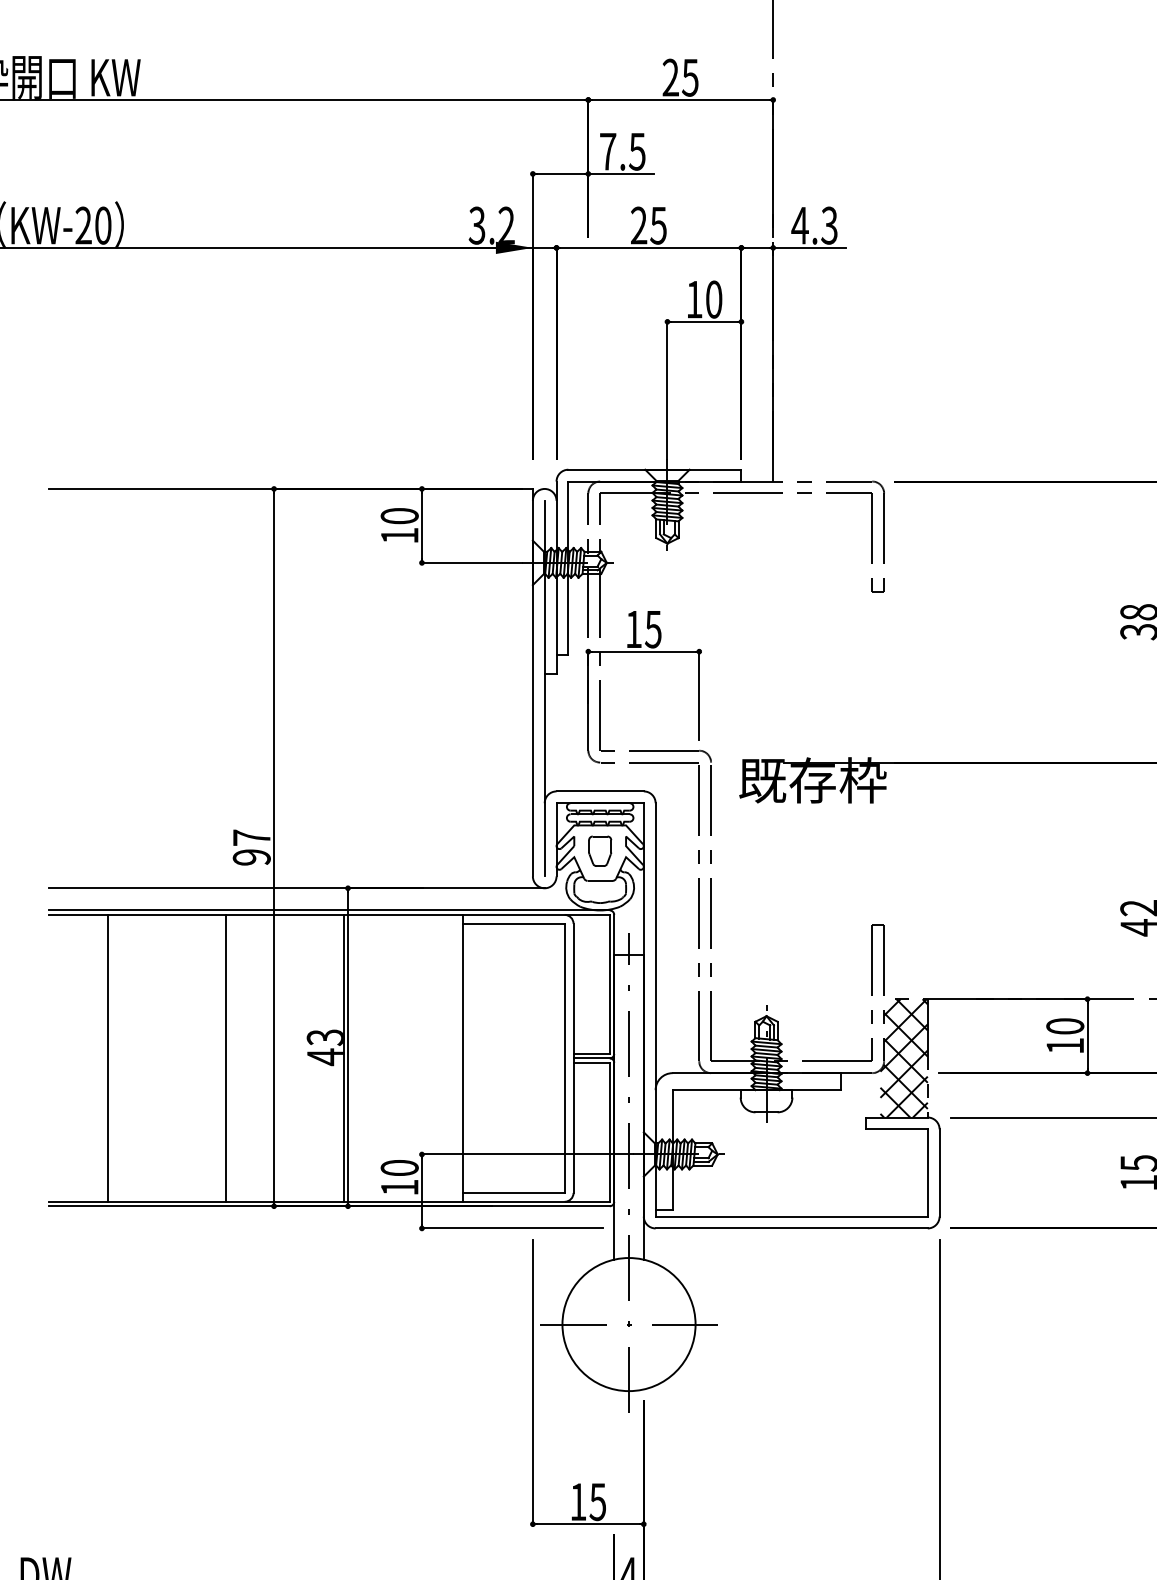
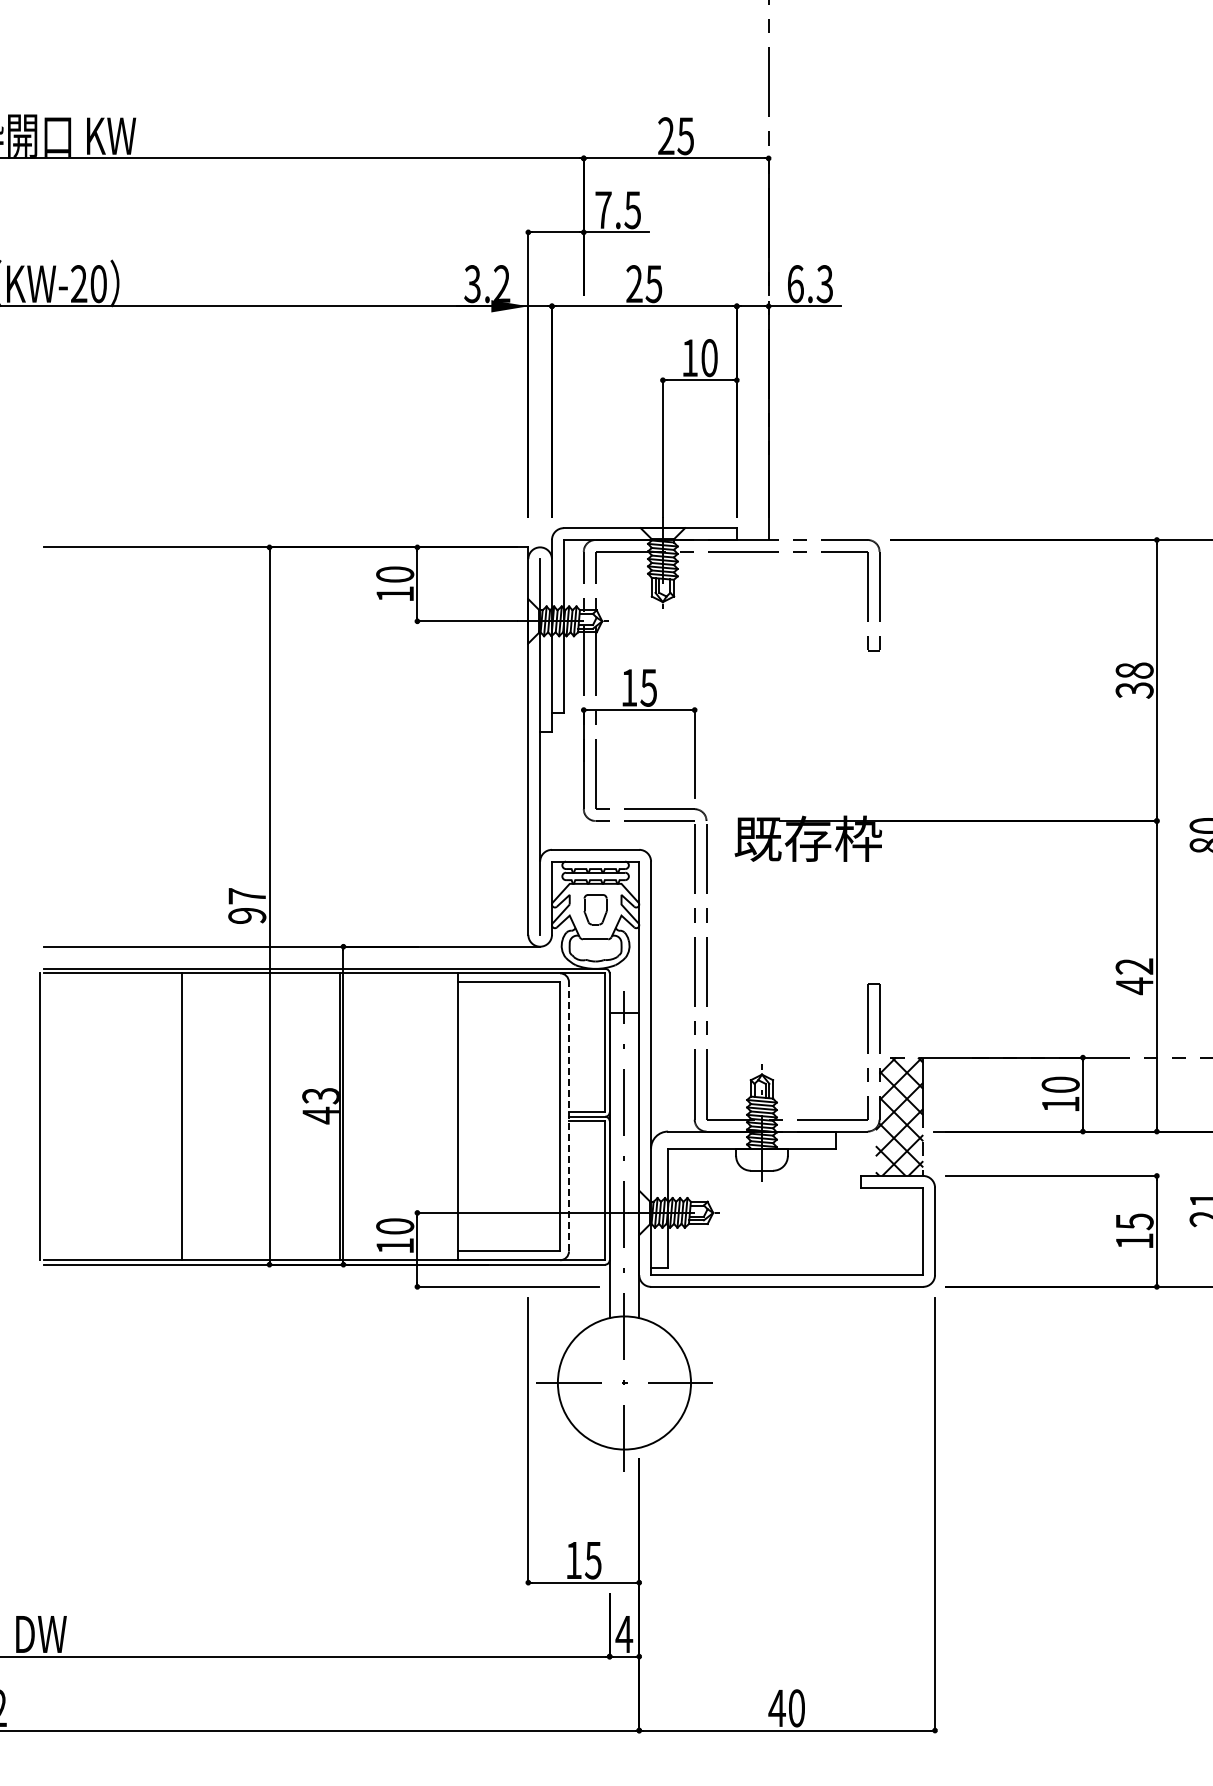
text: (800, 226) -> (795, 284), 4.3 -> 6.3
line: (108, 1058) -> (40, 1116), moved
line: (226, 1058) -> (182, 1116), moved
line: (574, 1058) -> (569, 1116), solid -> dashed

